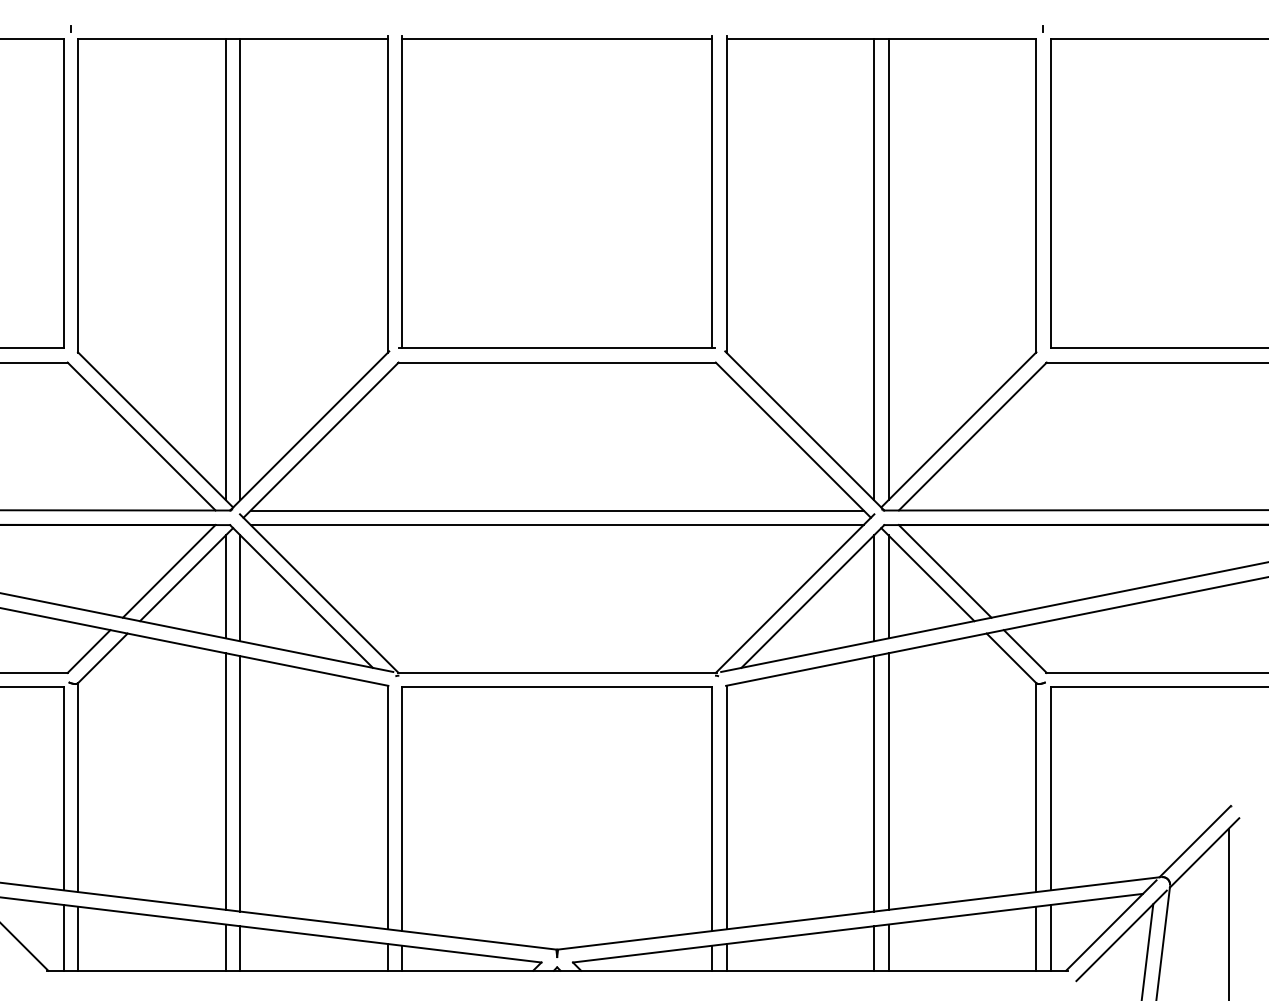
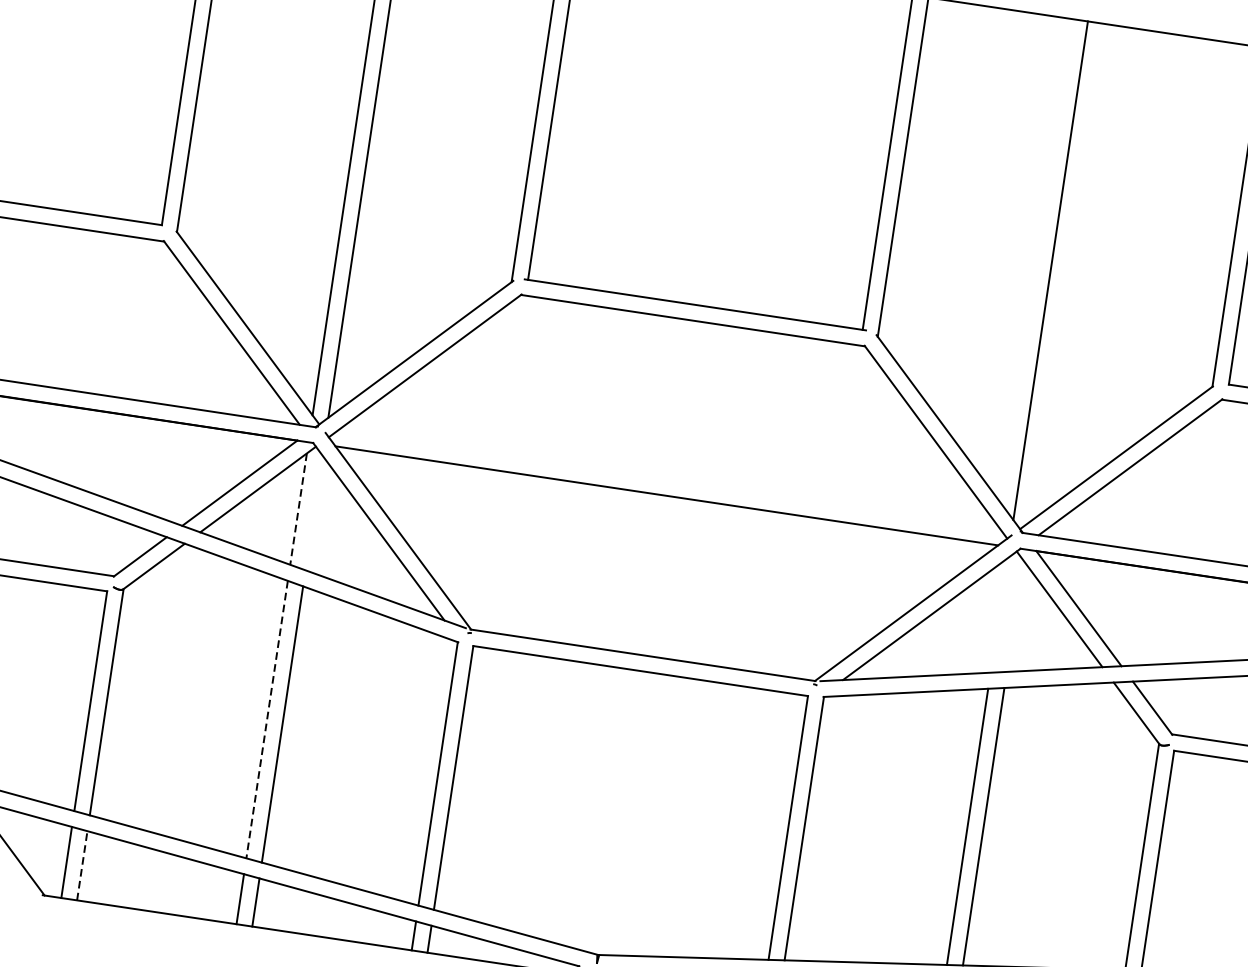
line: (888, 269) -> (1066, 273), removed
line: (556, 510) -> (668, 479), removed
line: (225, 586) -> (298, 508), solid -> dashed
line: (888, 586) -> (1015, 615), removed
line: (240, 588) -> (314, 513), removed
line: (873, 588) -> (998, 615), removed
line: (225, 782) -> (266, 720), solid -> dashed
line: (78, 938) -> (82, 865), solid -> dashed

